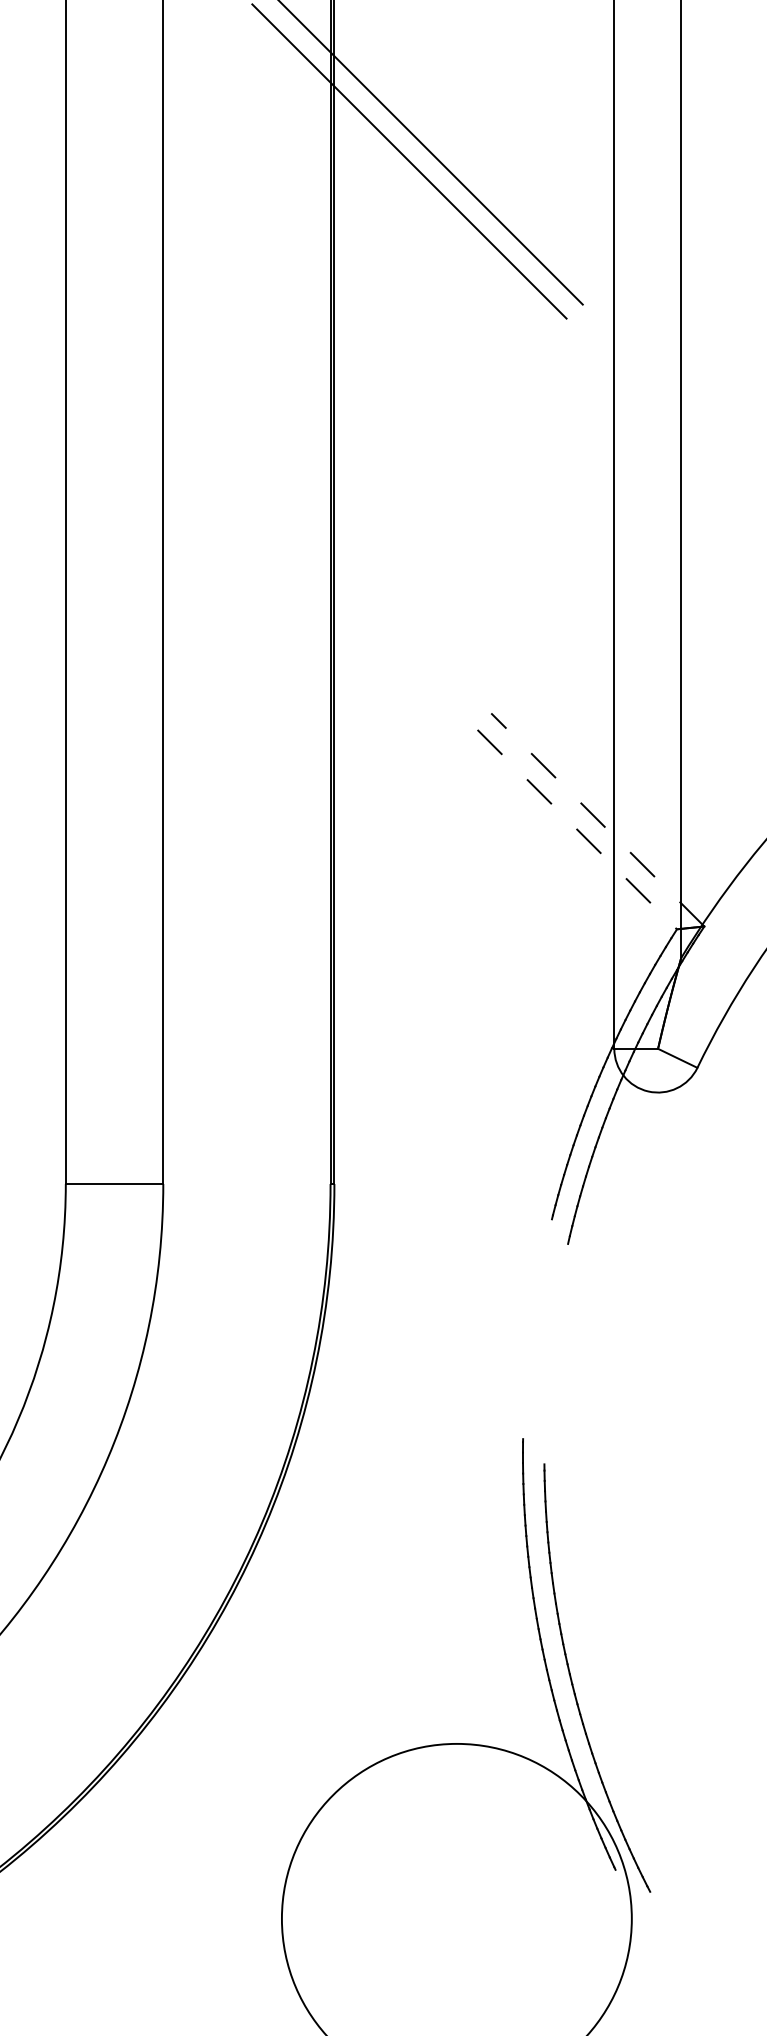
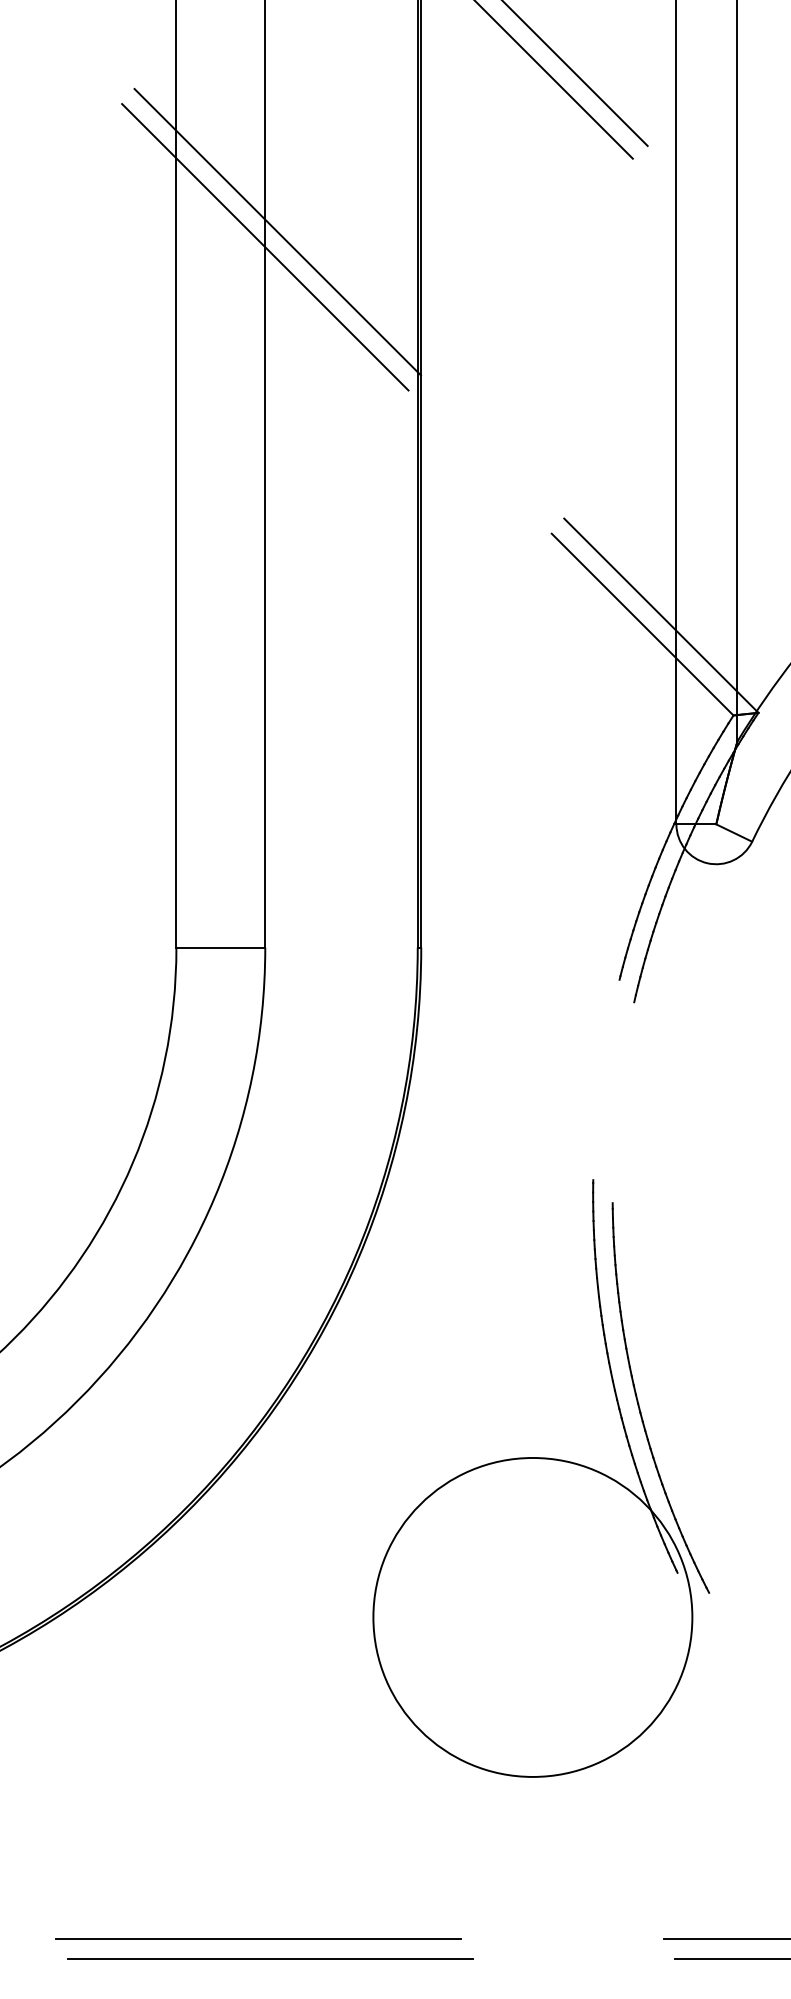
line: (176, 398) -> (277, 231), added
line: (163, 415) -> (265, 247), added
line: (597, 819) -> (661, 615), dashed -> solid
line: (577, 829) -> (642, 624), dashed -> solid

